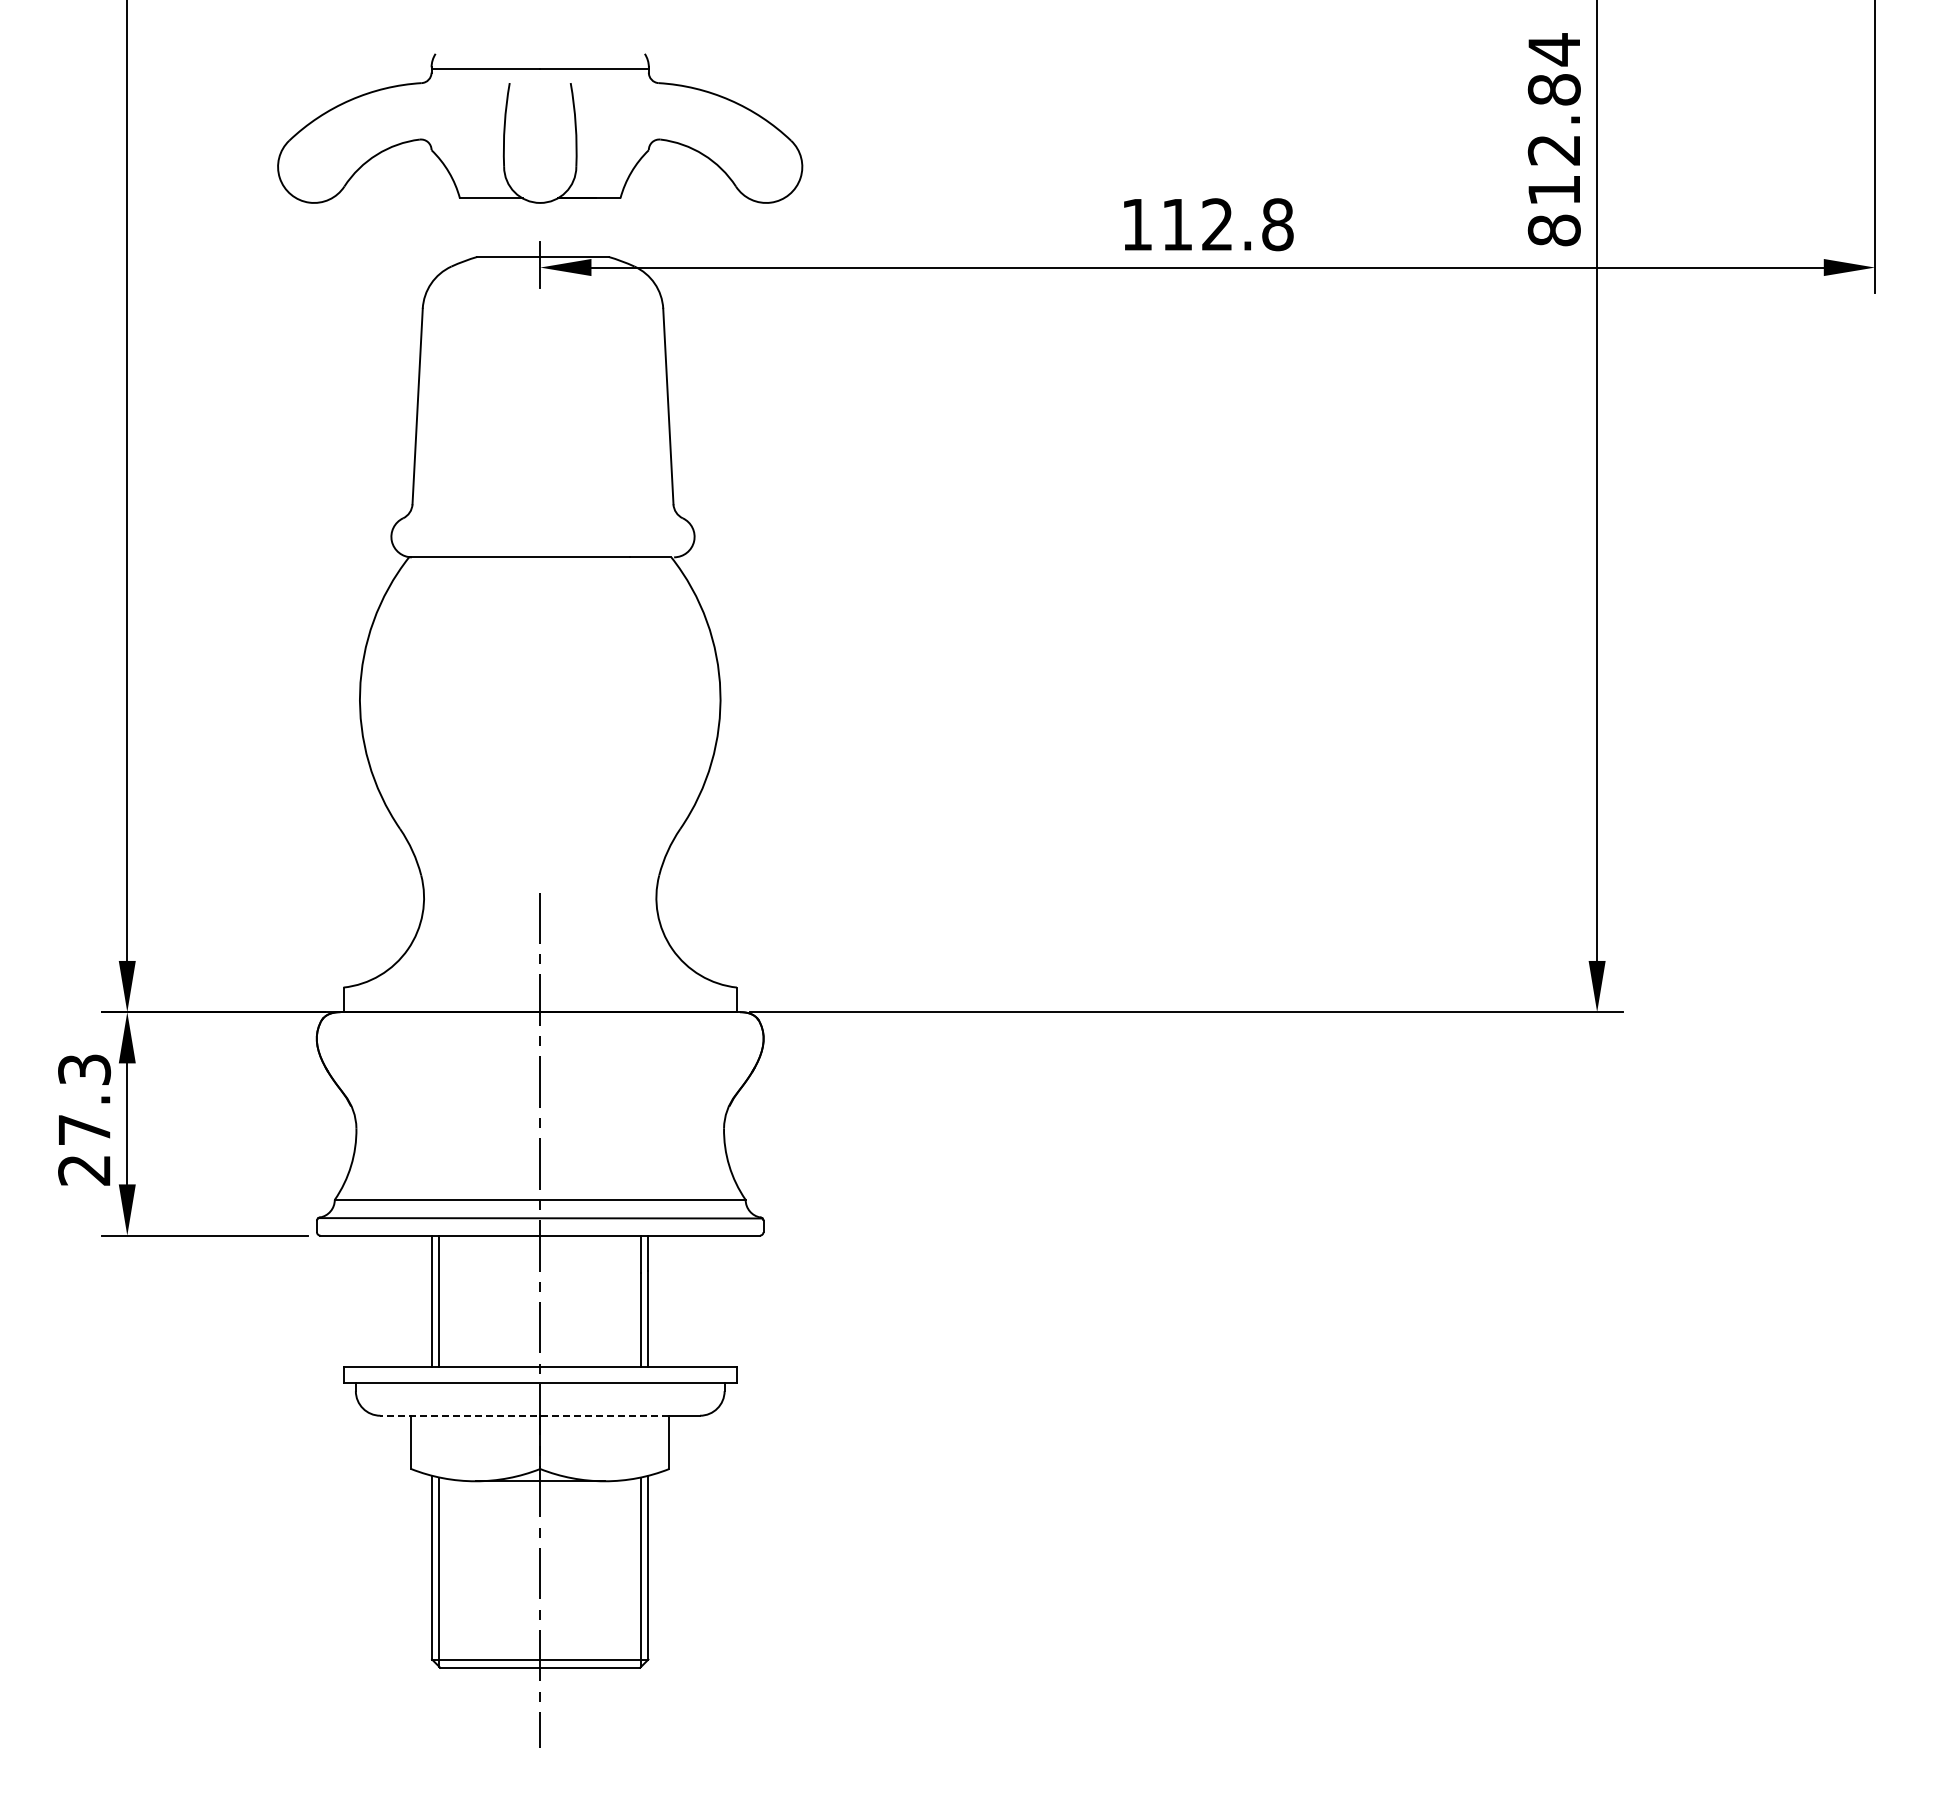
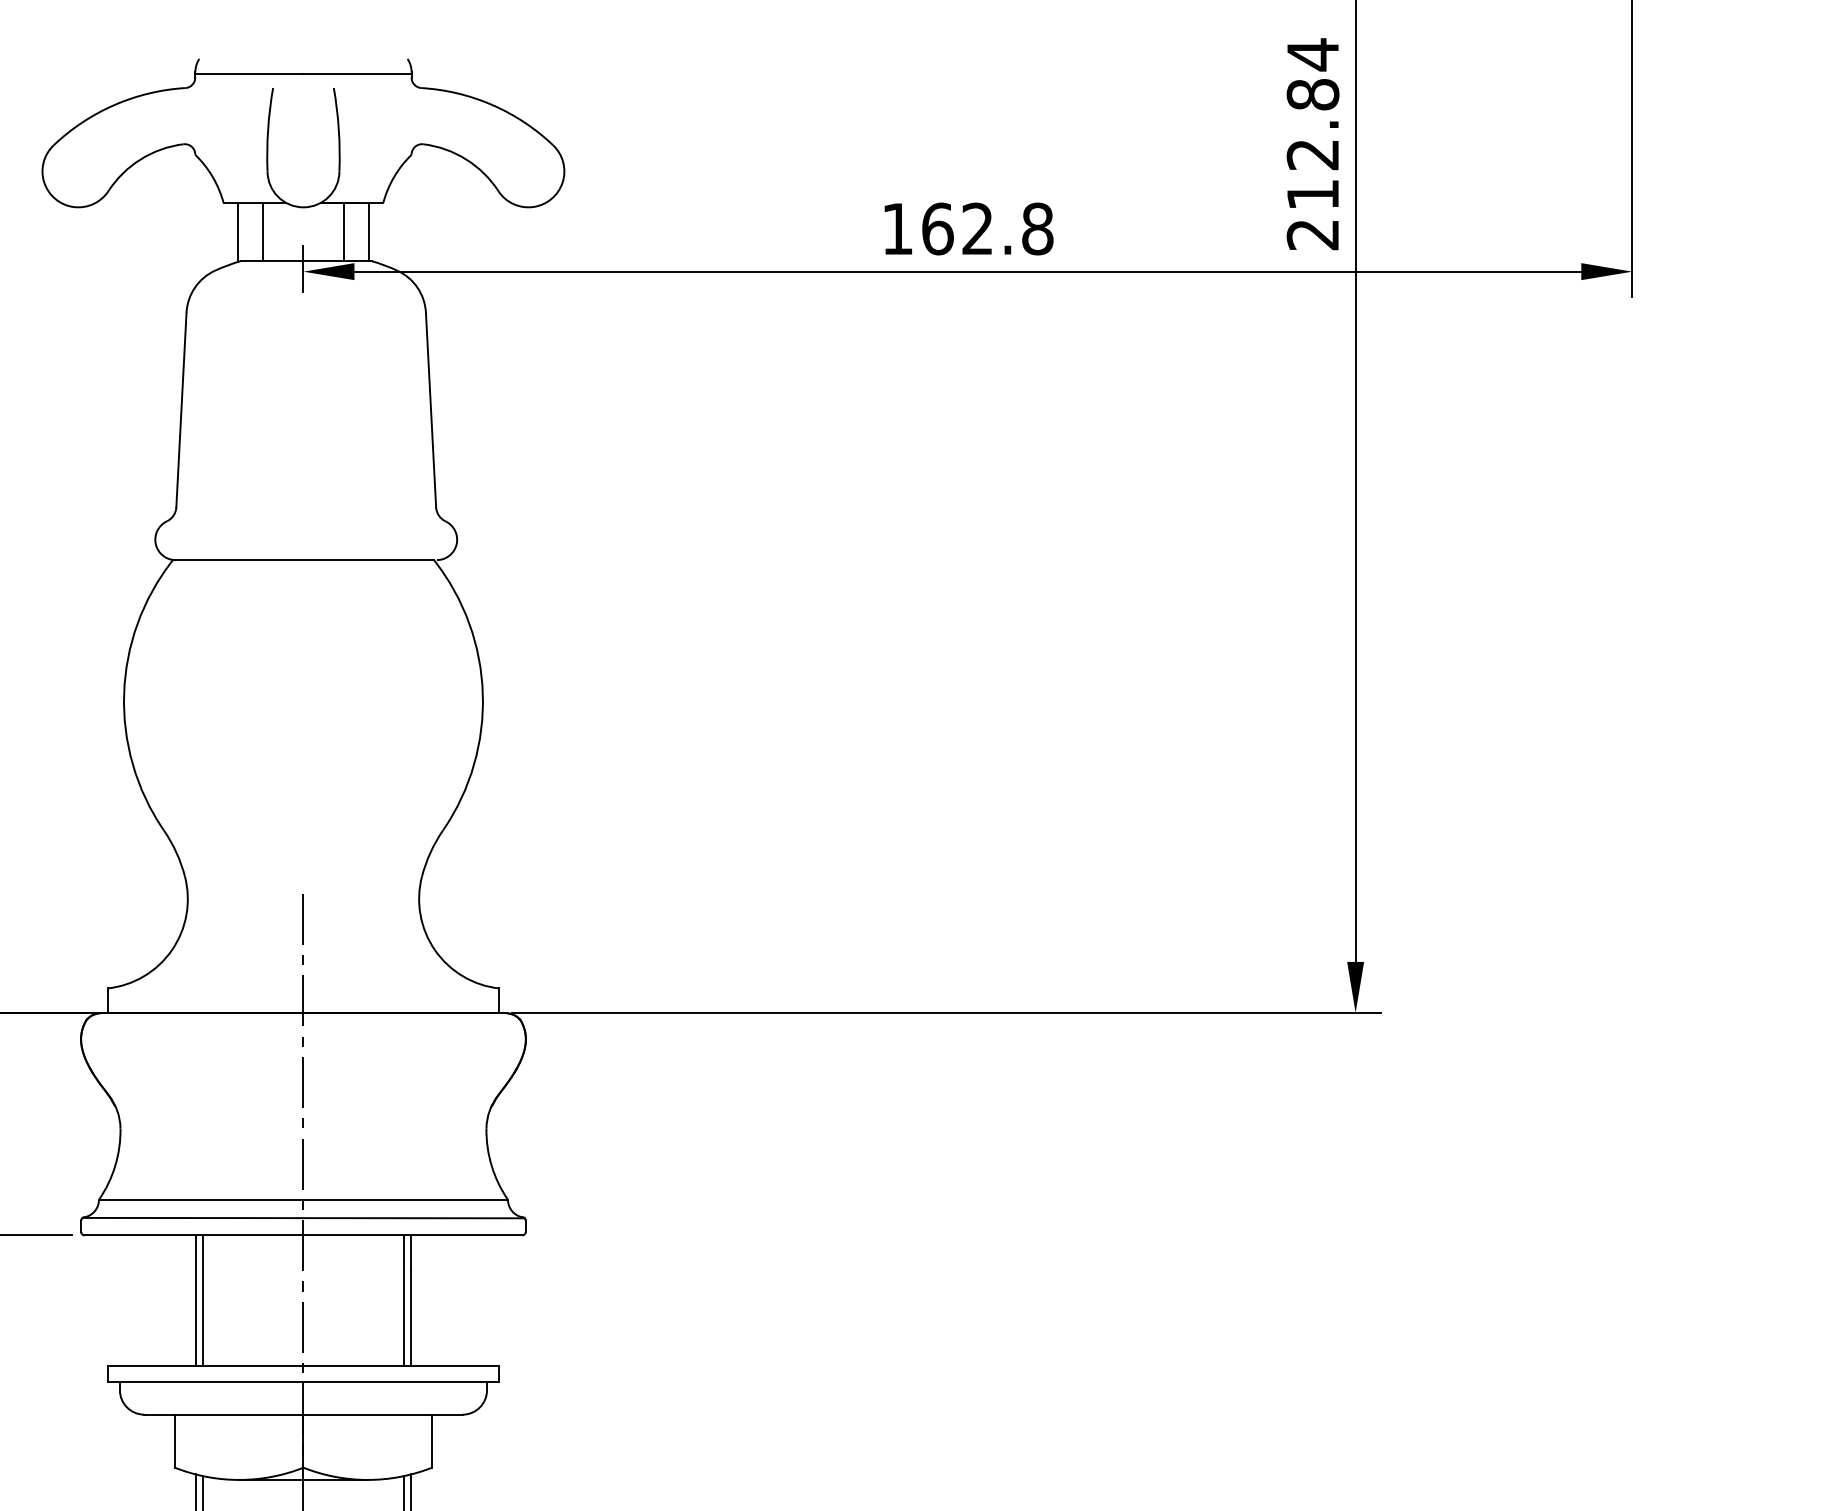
text: (1177, 224) -> (937, 228), 112.8 -> 162.8
line: (474, 227) -> (238, 231), added
line: (499, 227) -> (262, 231), added
line: (581, 227) -> (344, 231), added
line: (605, 227) -> (368, 231), added
text: (1553, 230) -> (1312, 234), 812.84 -> 212.84
line: (524, 1415) -> (287, 1414), dashed -> solid

